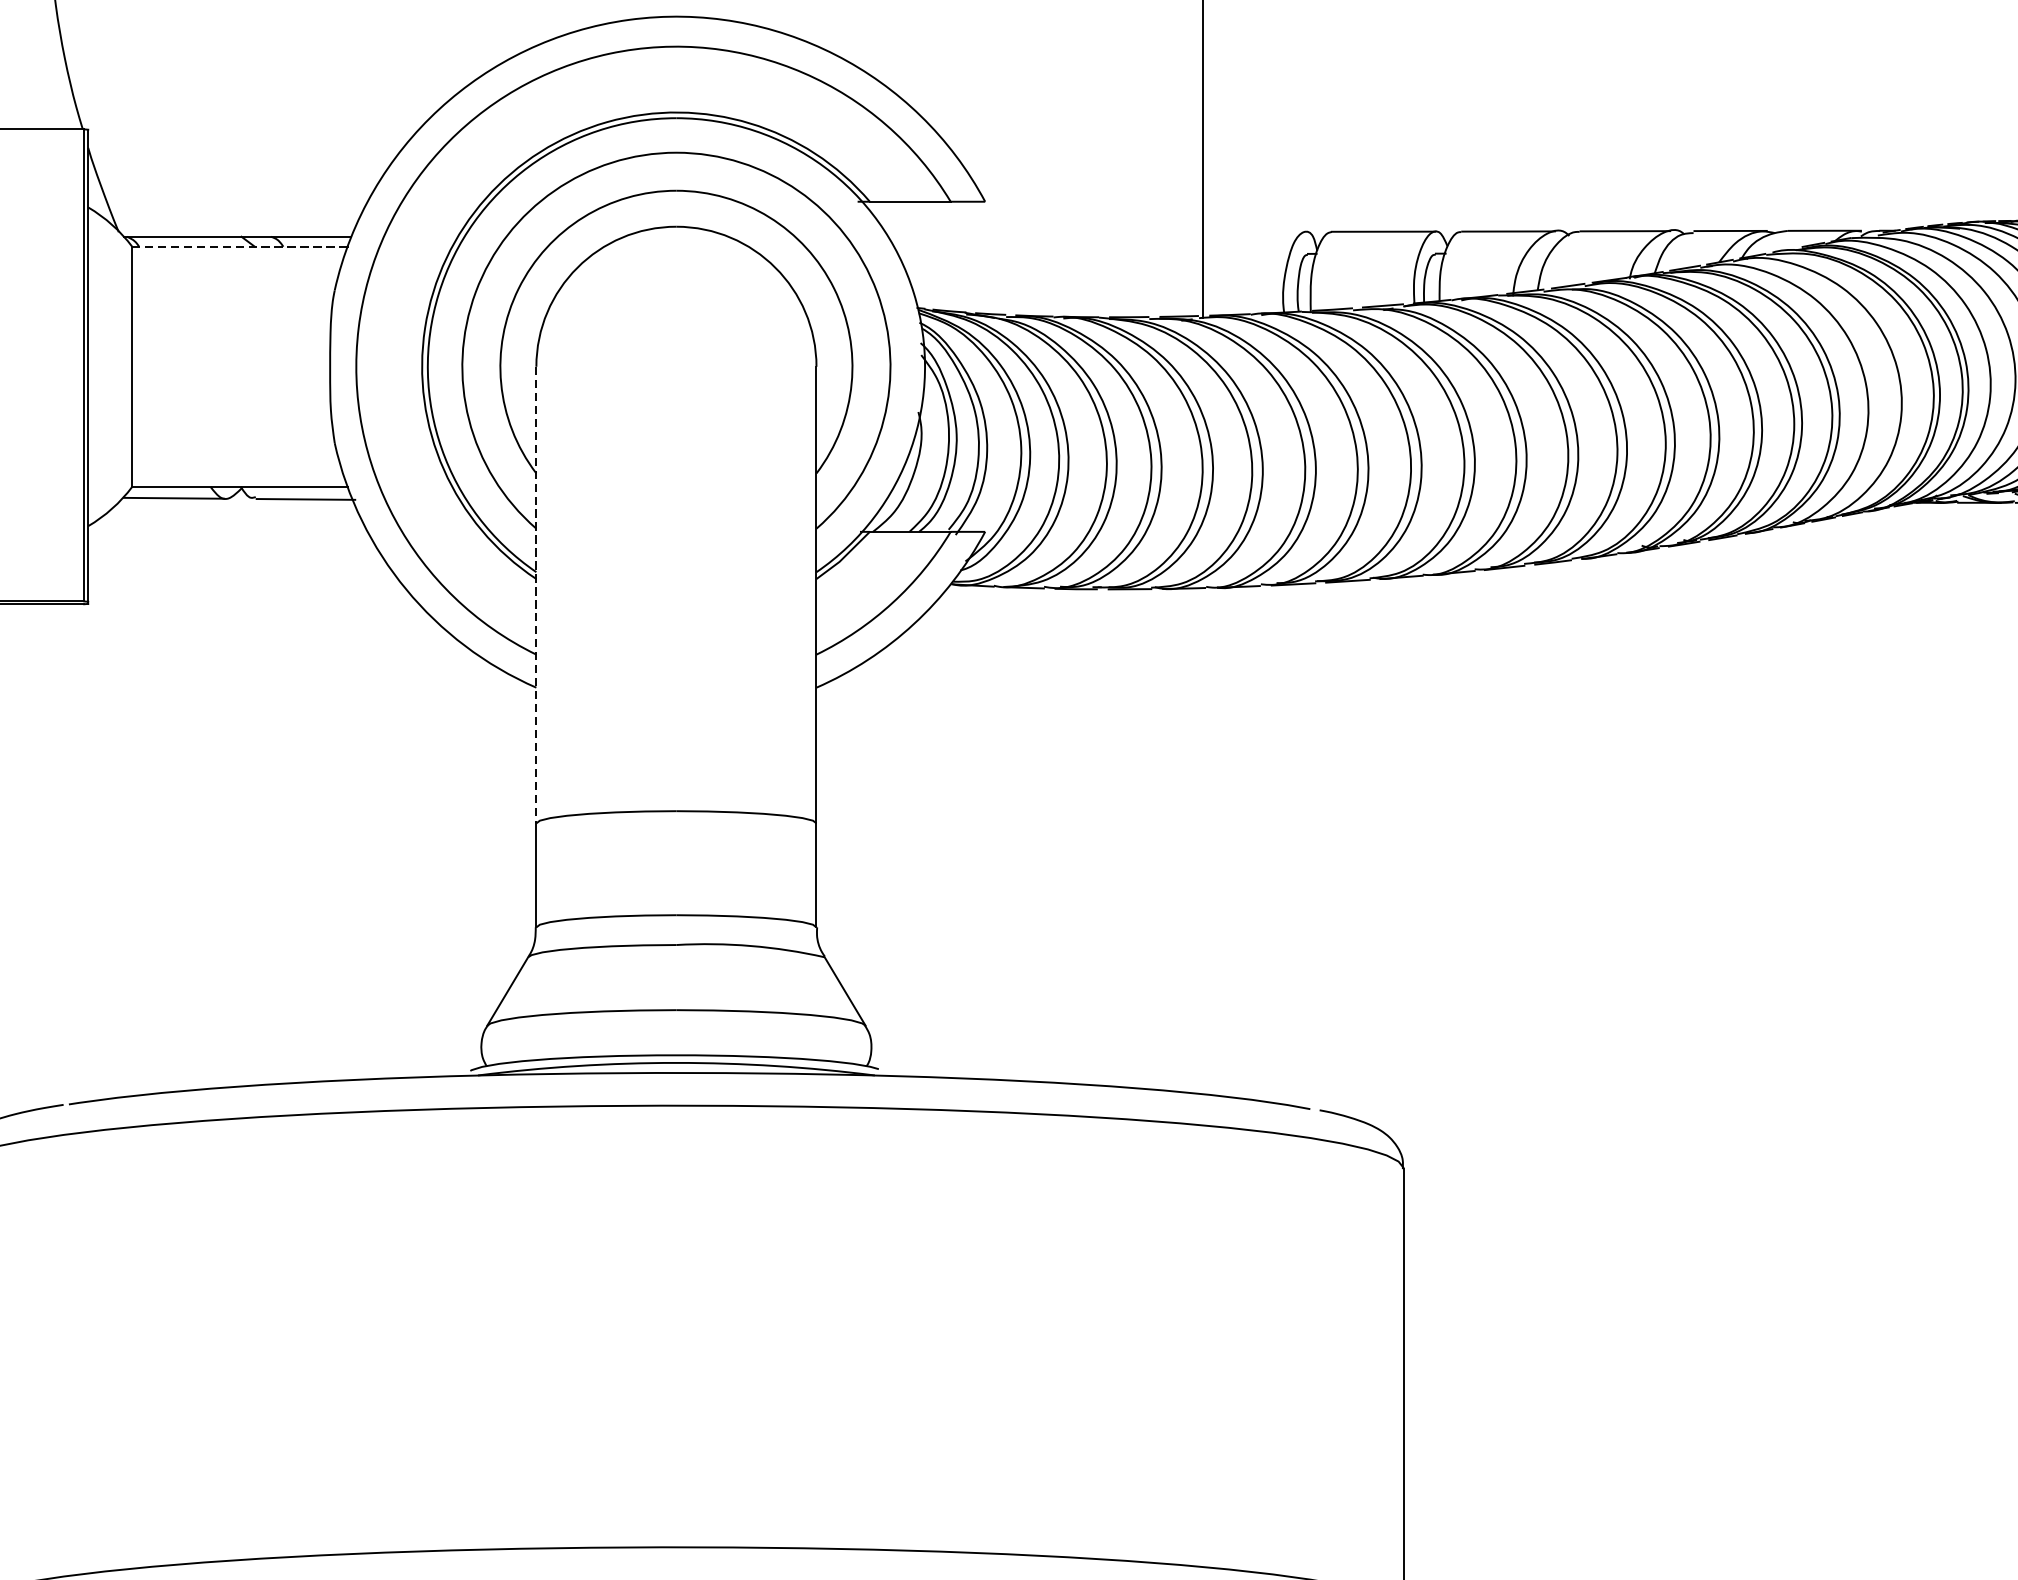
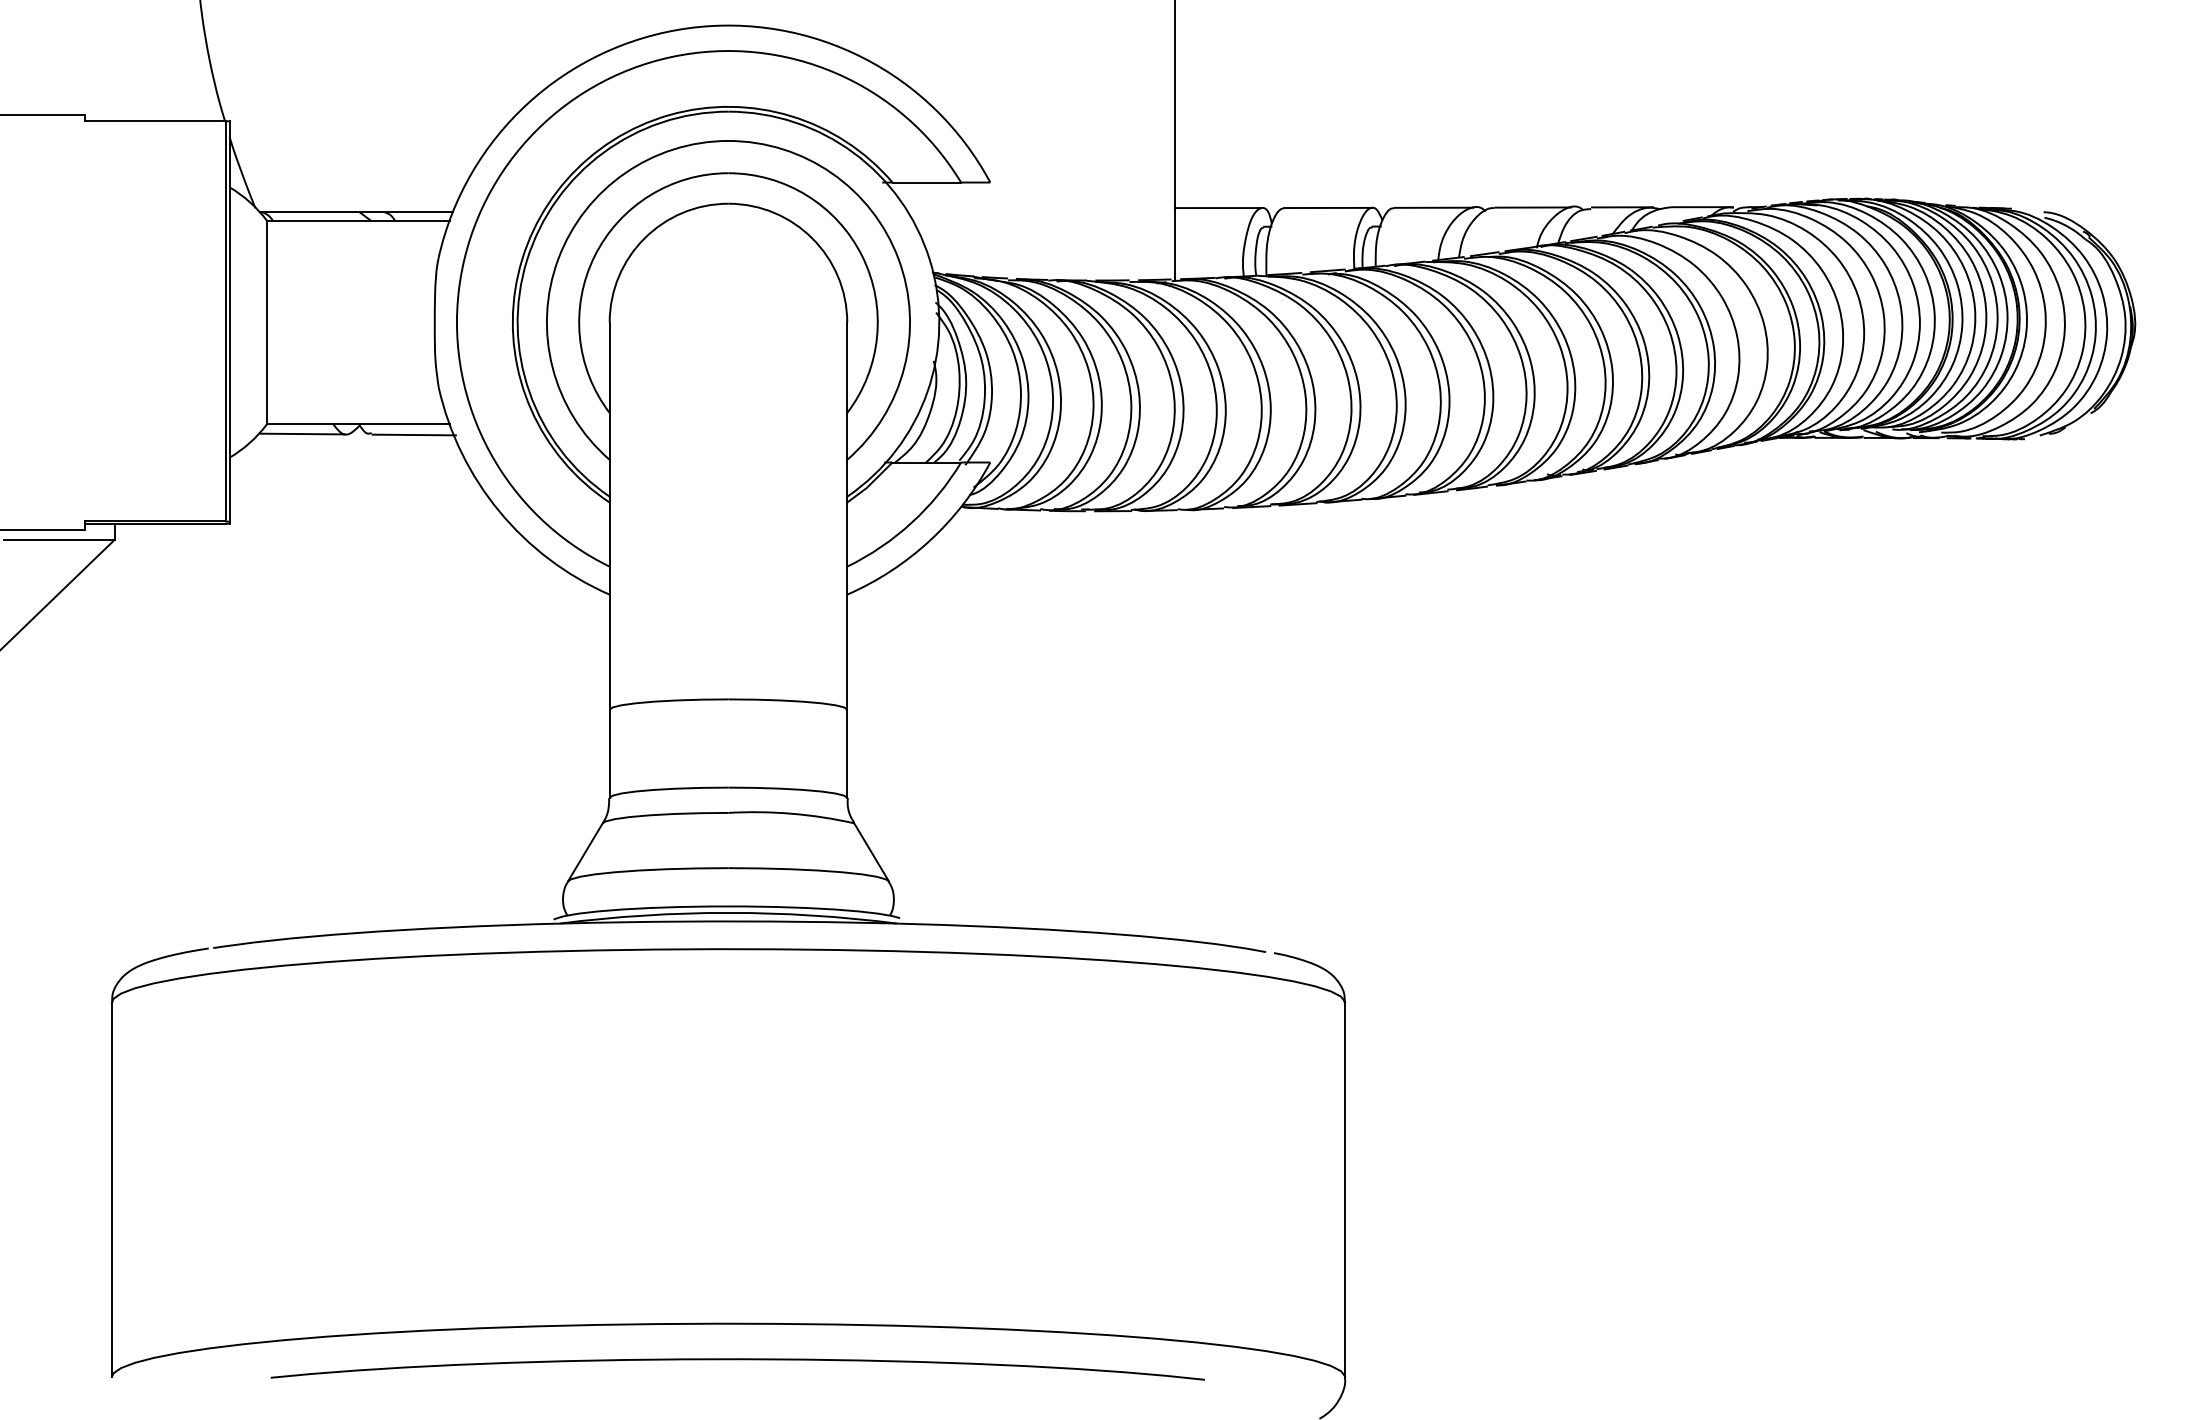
line: (1254, 232) -> (1218, 208), added
line: (239, 246) -> (357, 220), dashed -> solid
line: (536, 595) -> (609, 516), dashed -> solid

